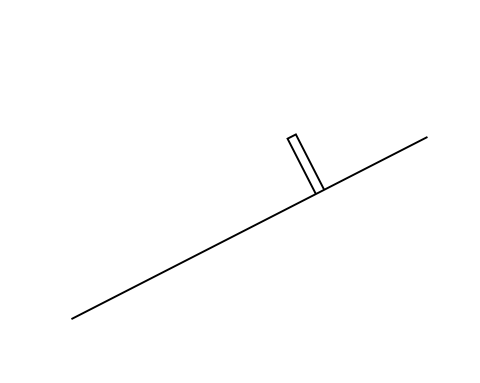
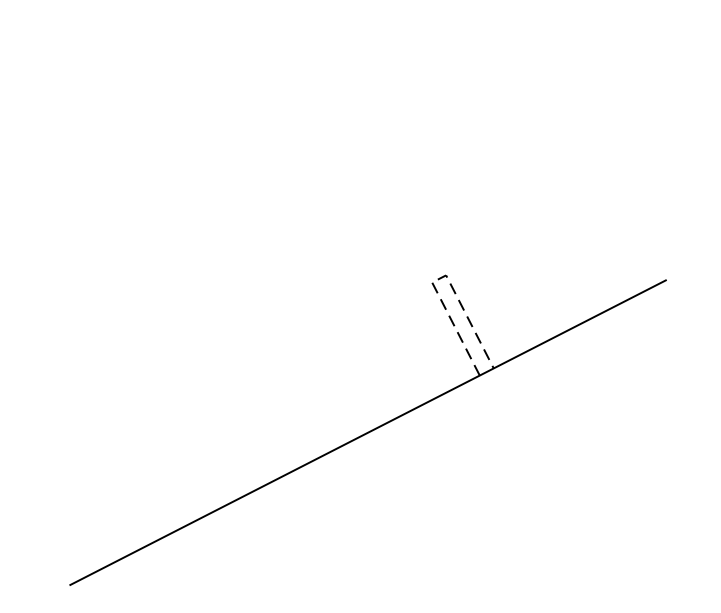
line: (291, 136) -> (438, 278), solid -> dashed

